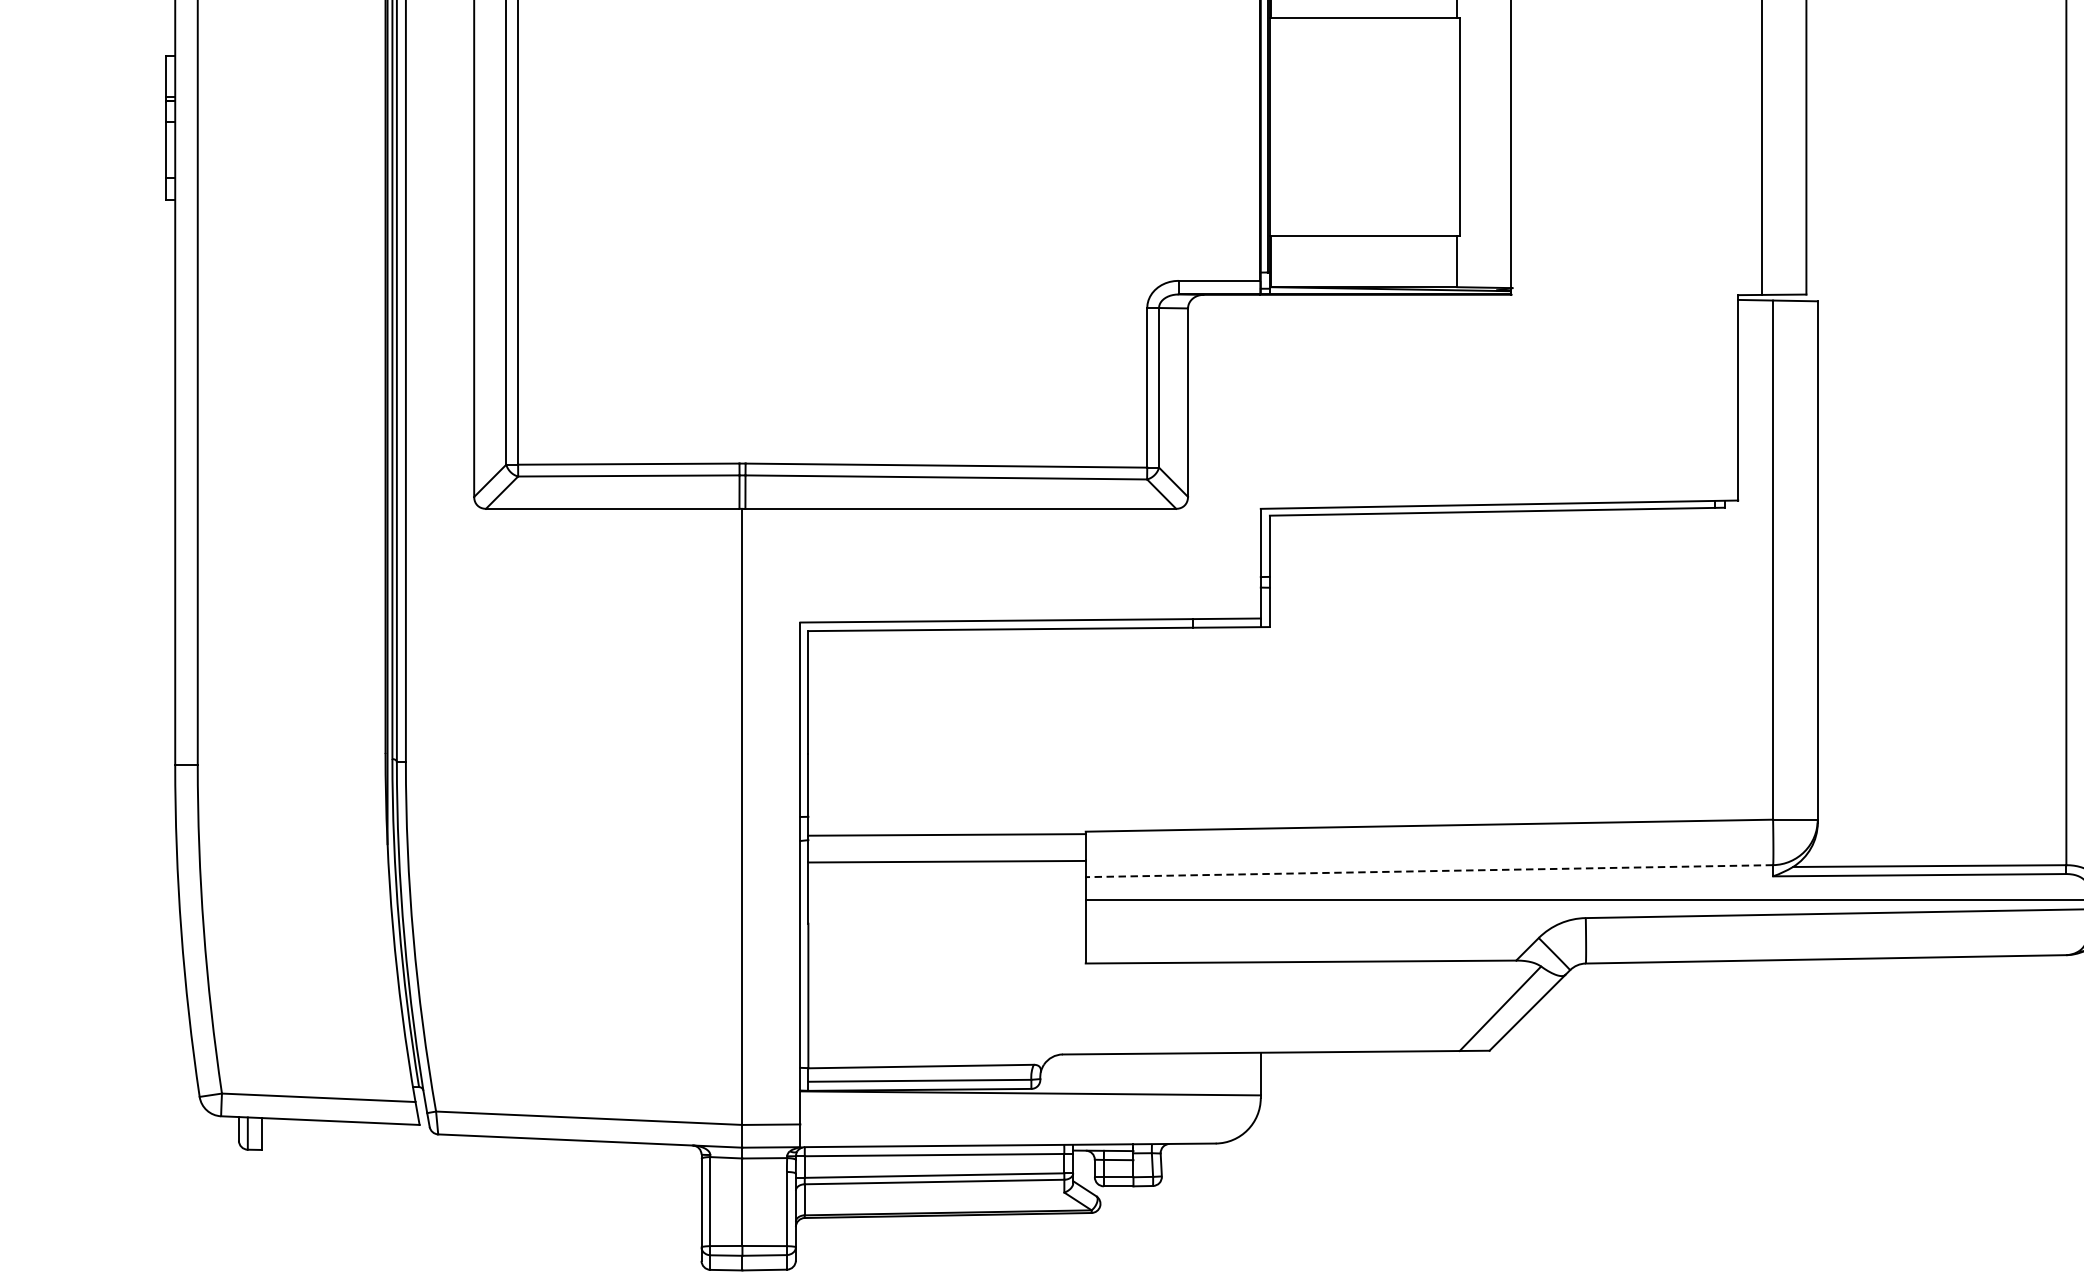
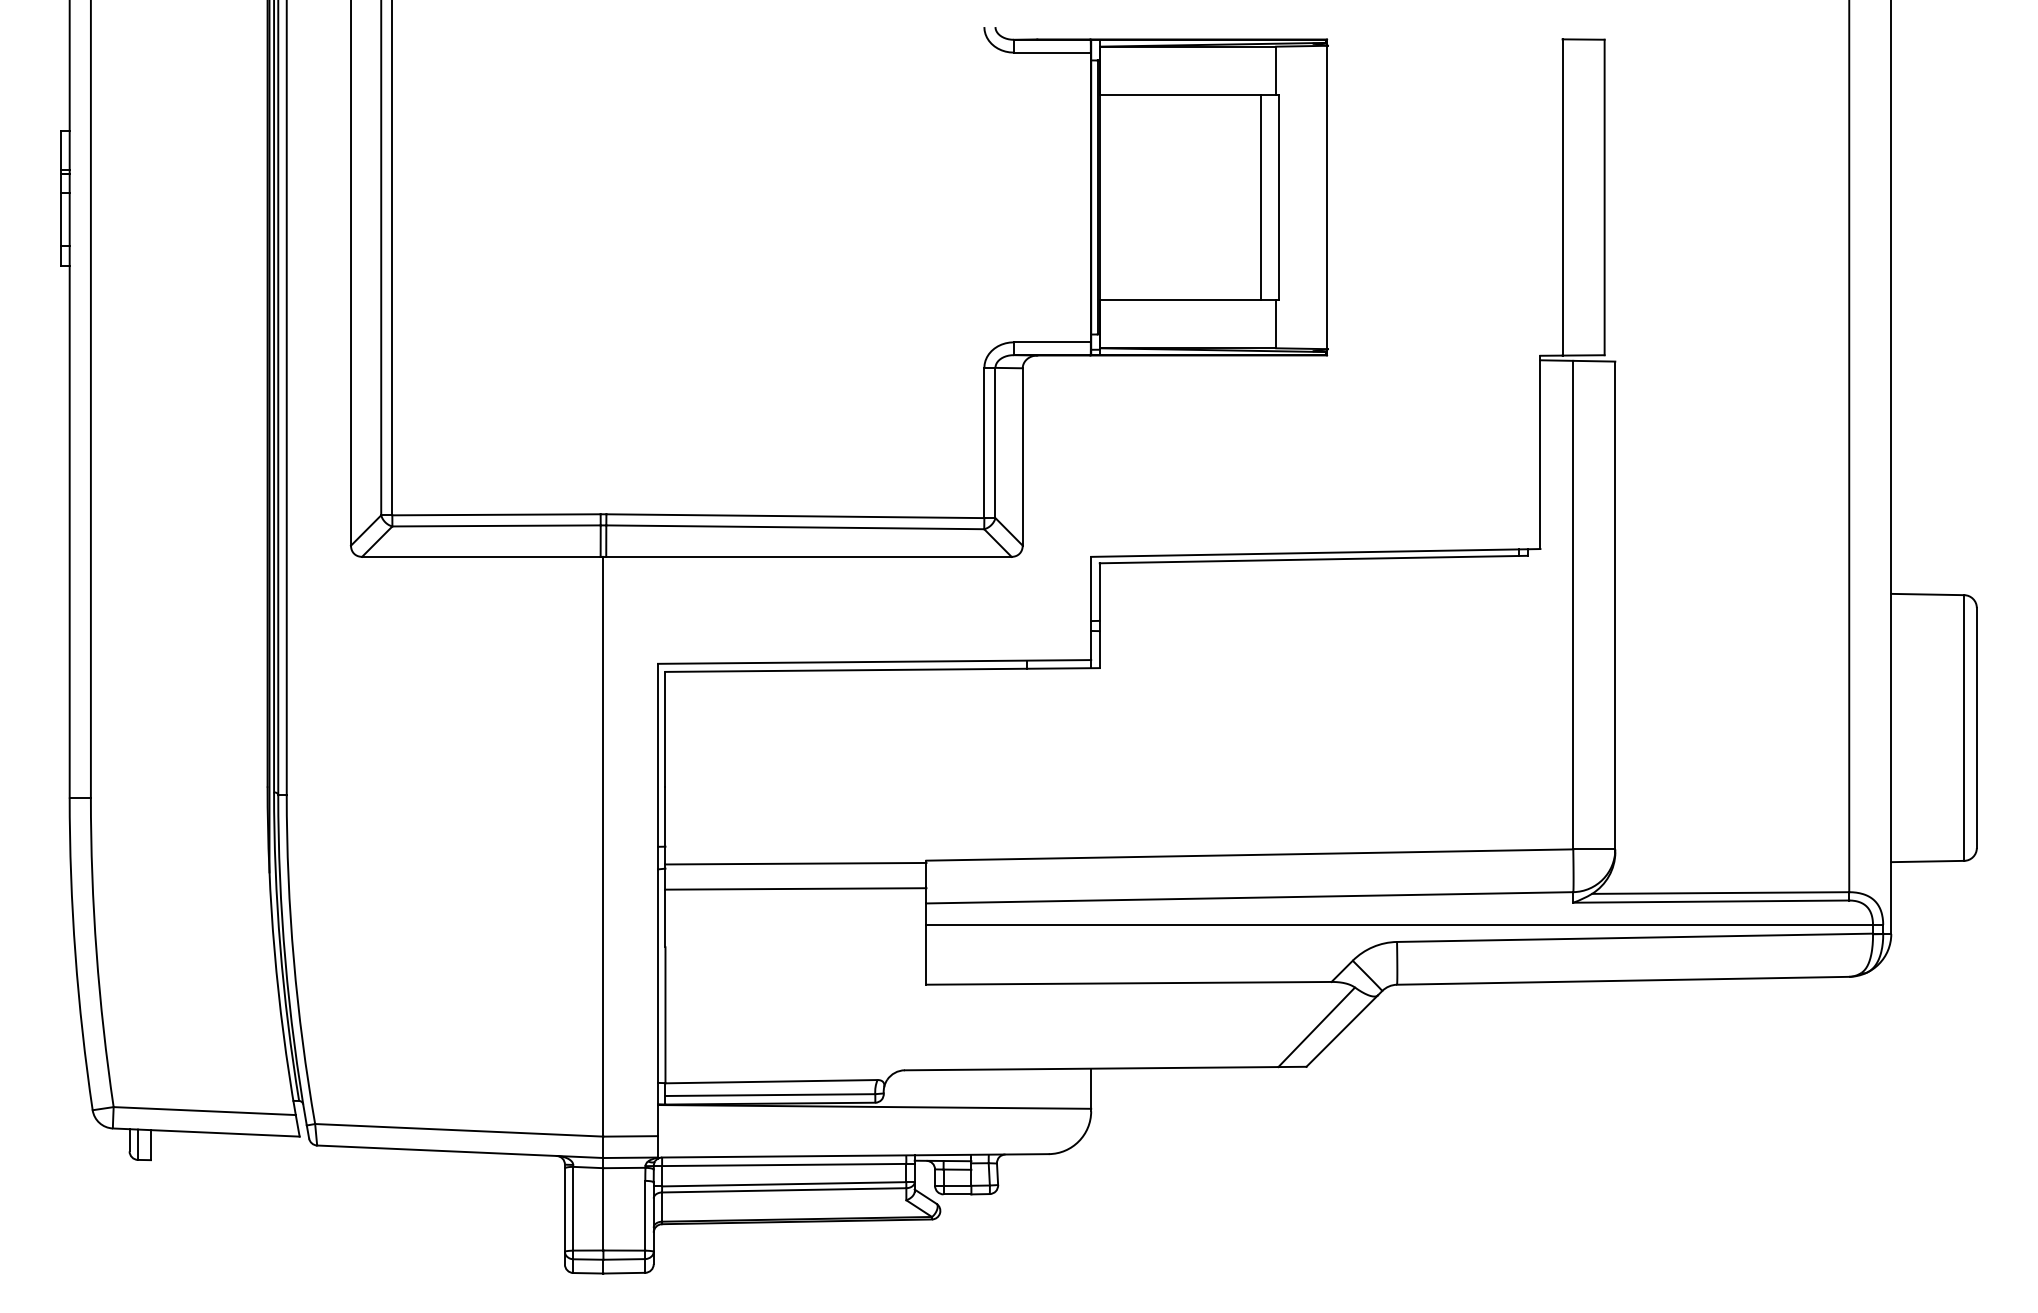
line: (1441, 126) -> (1261, 197), added
line: (1429, 870) -> (1249, 897), dashed -> solid

